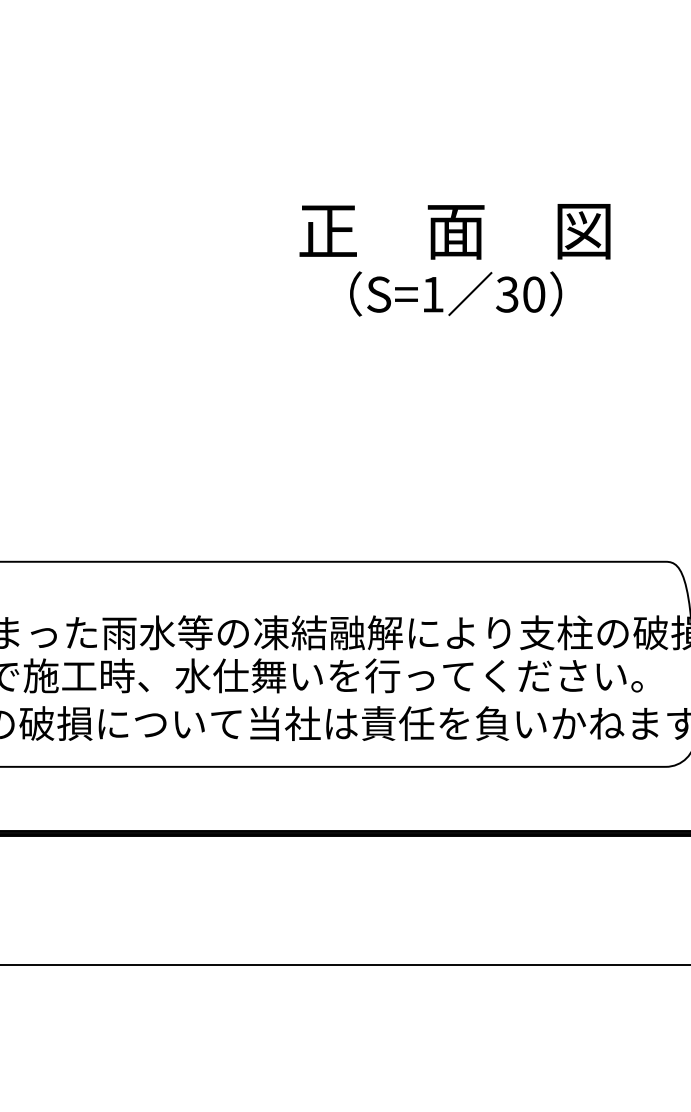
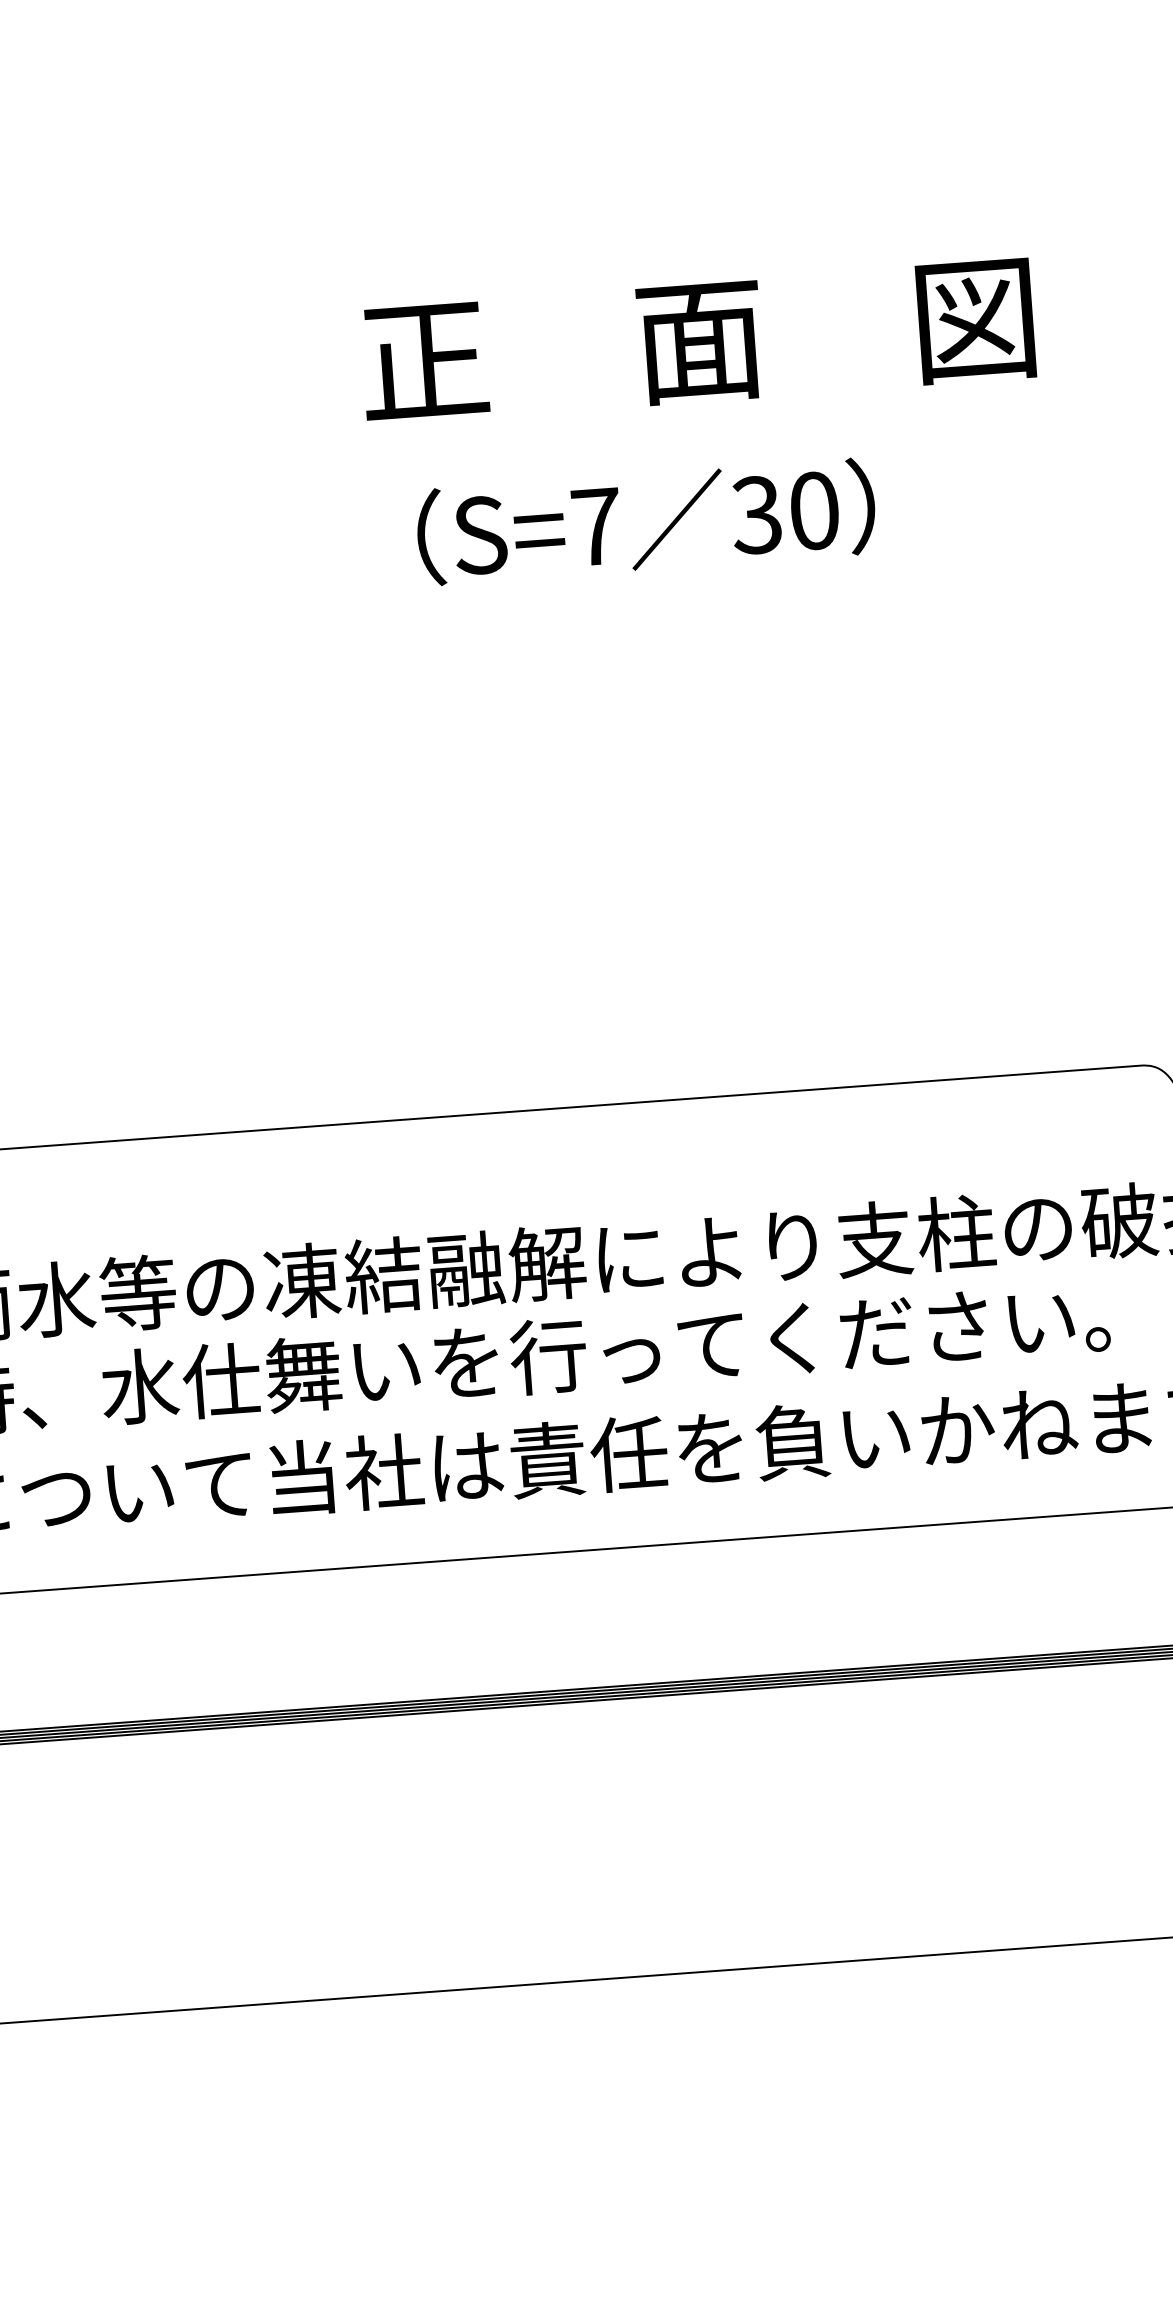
text: (454, 231) -> (696, 341), moved
text: (433, 294) -> (597, 526), S=1 -> S=7

